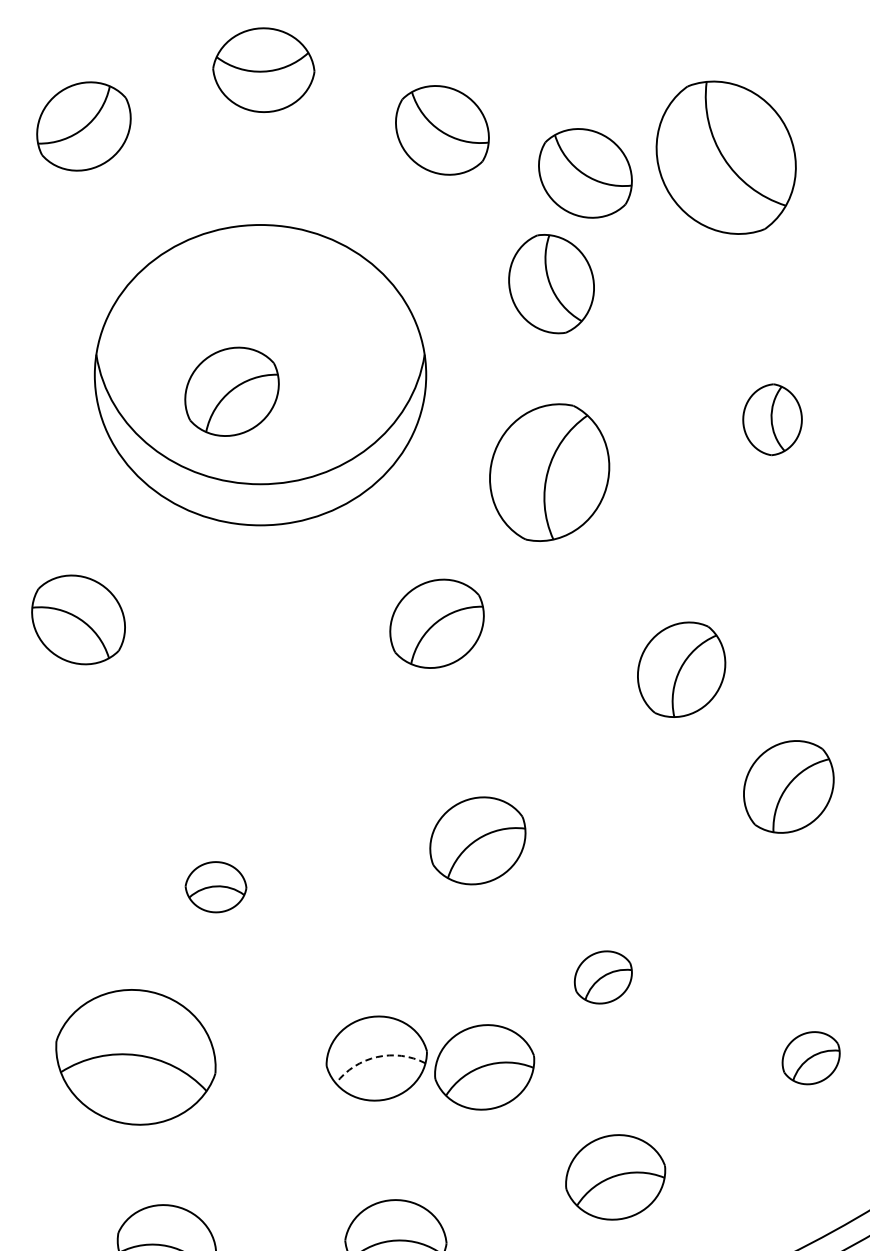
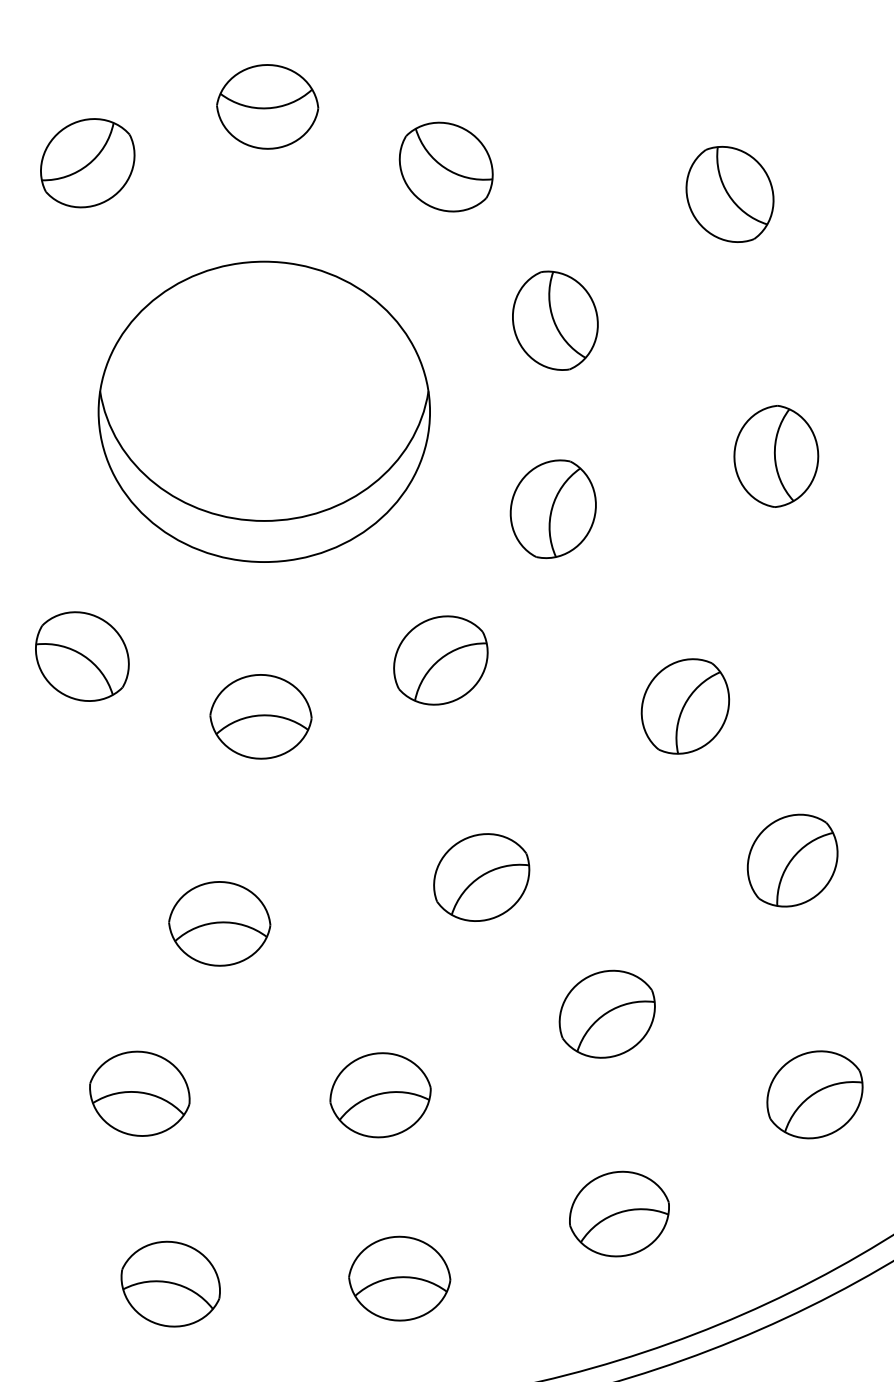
part: (725, 157) -> (729, 194), size x0.62
part: (584, 172) -> (588, 209), removed
part: (231, 391) -> (235, 428), removed
part: (772, 419) -> (776, 456), size x1.43
part: (548, 471) -> (552, 508), size x0.71
part: (256, 679) -> (260, 716), added
part: (788, 786) -> (792, 860), moved
part: (215, 886) -> (219, 923), size x1.67
part: (602, 976) -> (606, 1013), size x1.67
part: (135, 1056) -> (139, 1093), size x0.62
arc: (376, 1056) -> (380, 1093), dashed -> solid
part: (810, 1057) -> (814, 1094), size x1.67
part: (484, 1066) -> (488, 1103), removed

